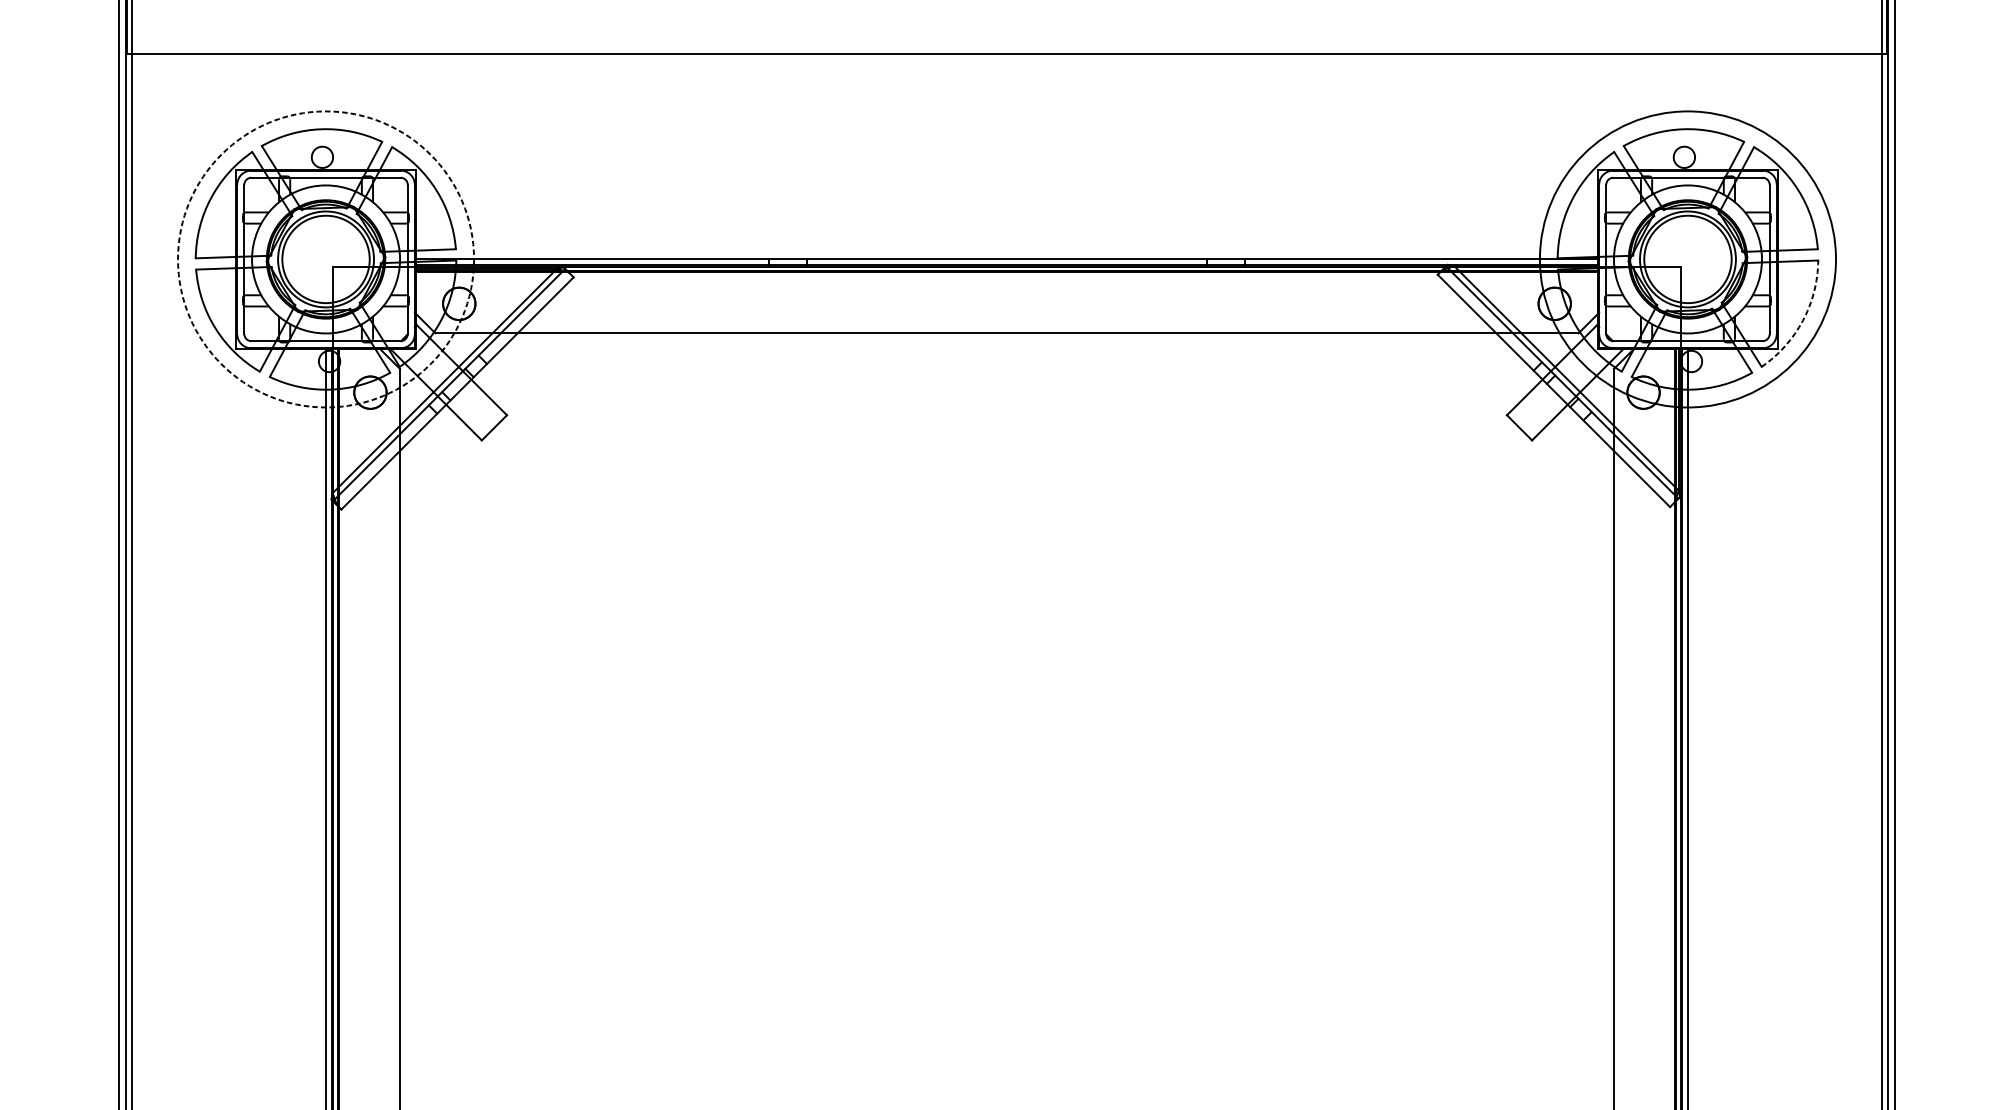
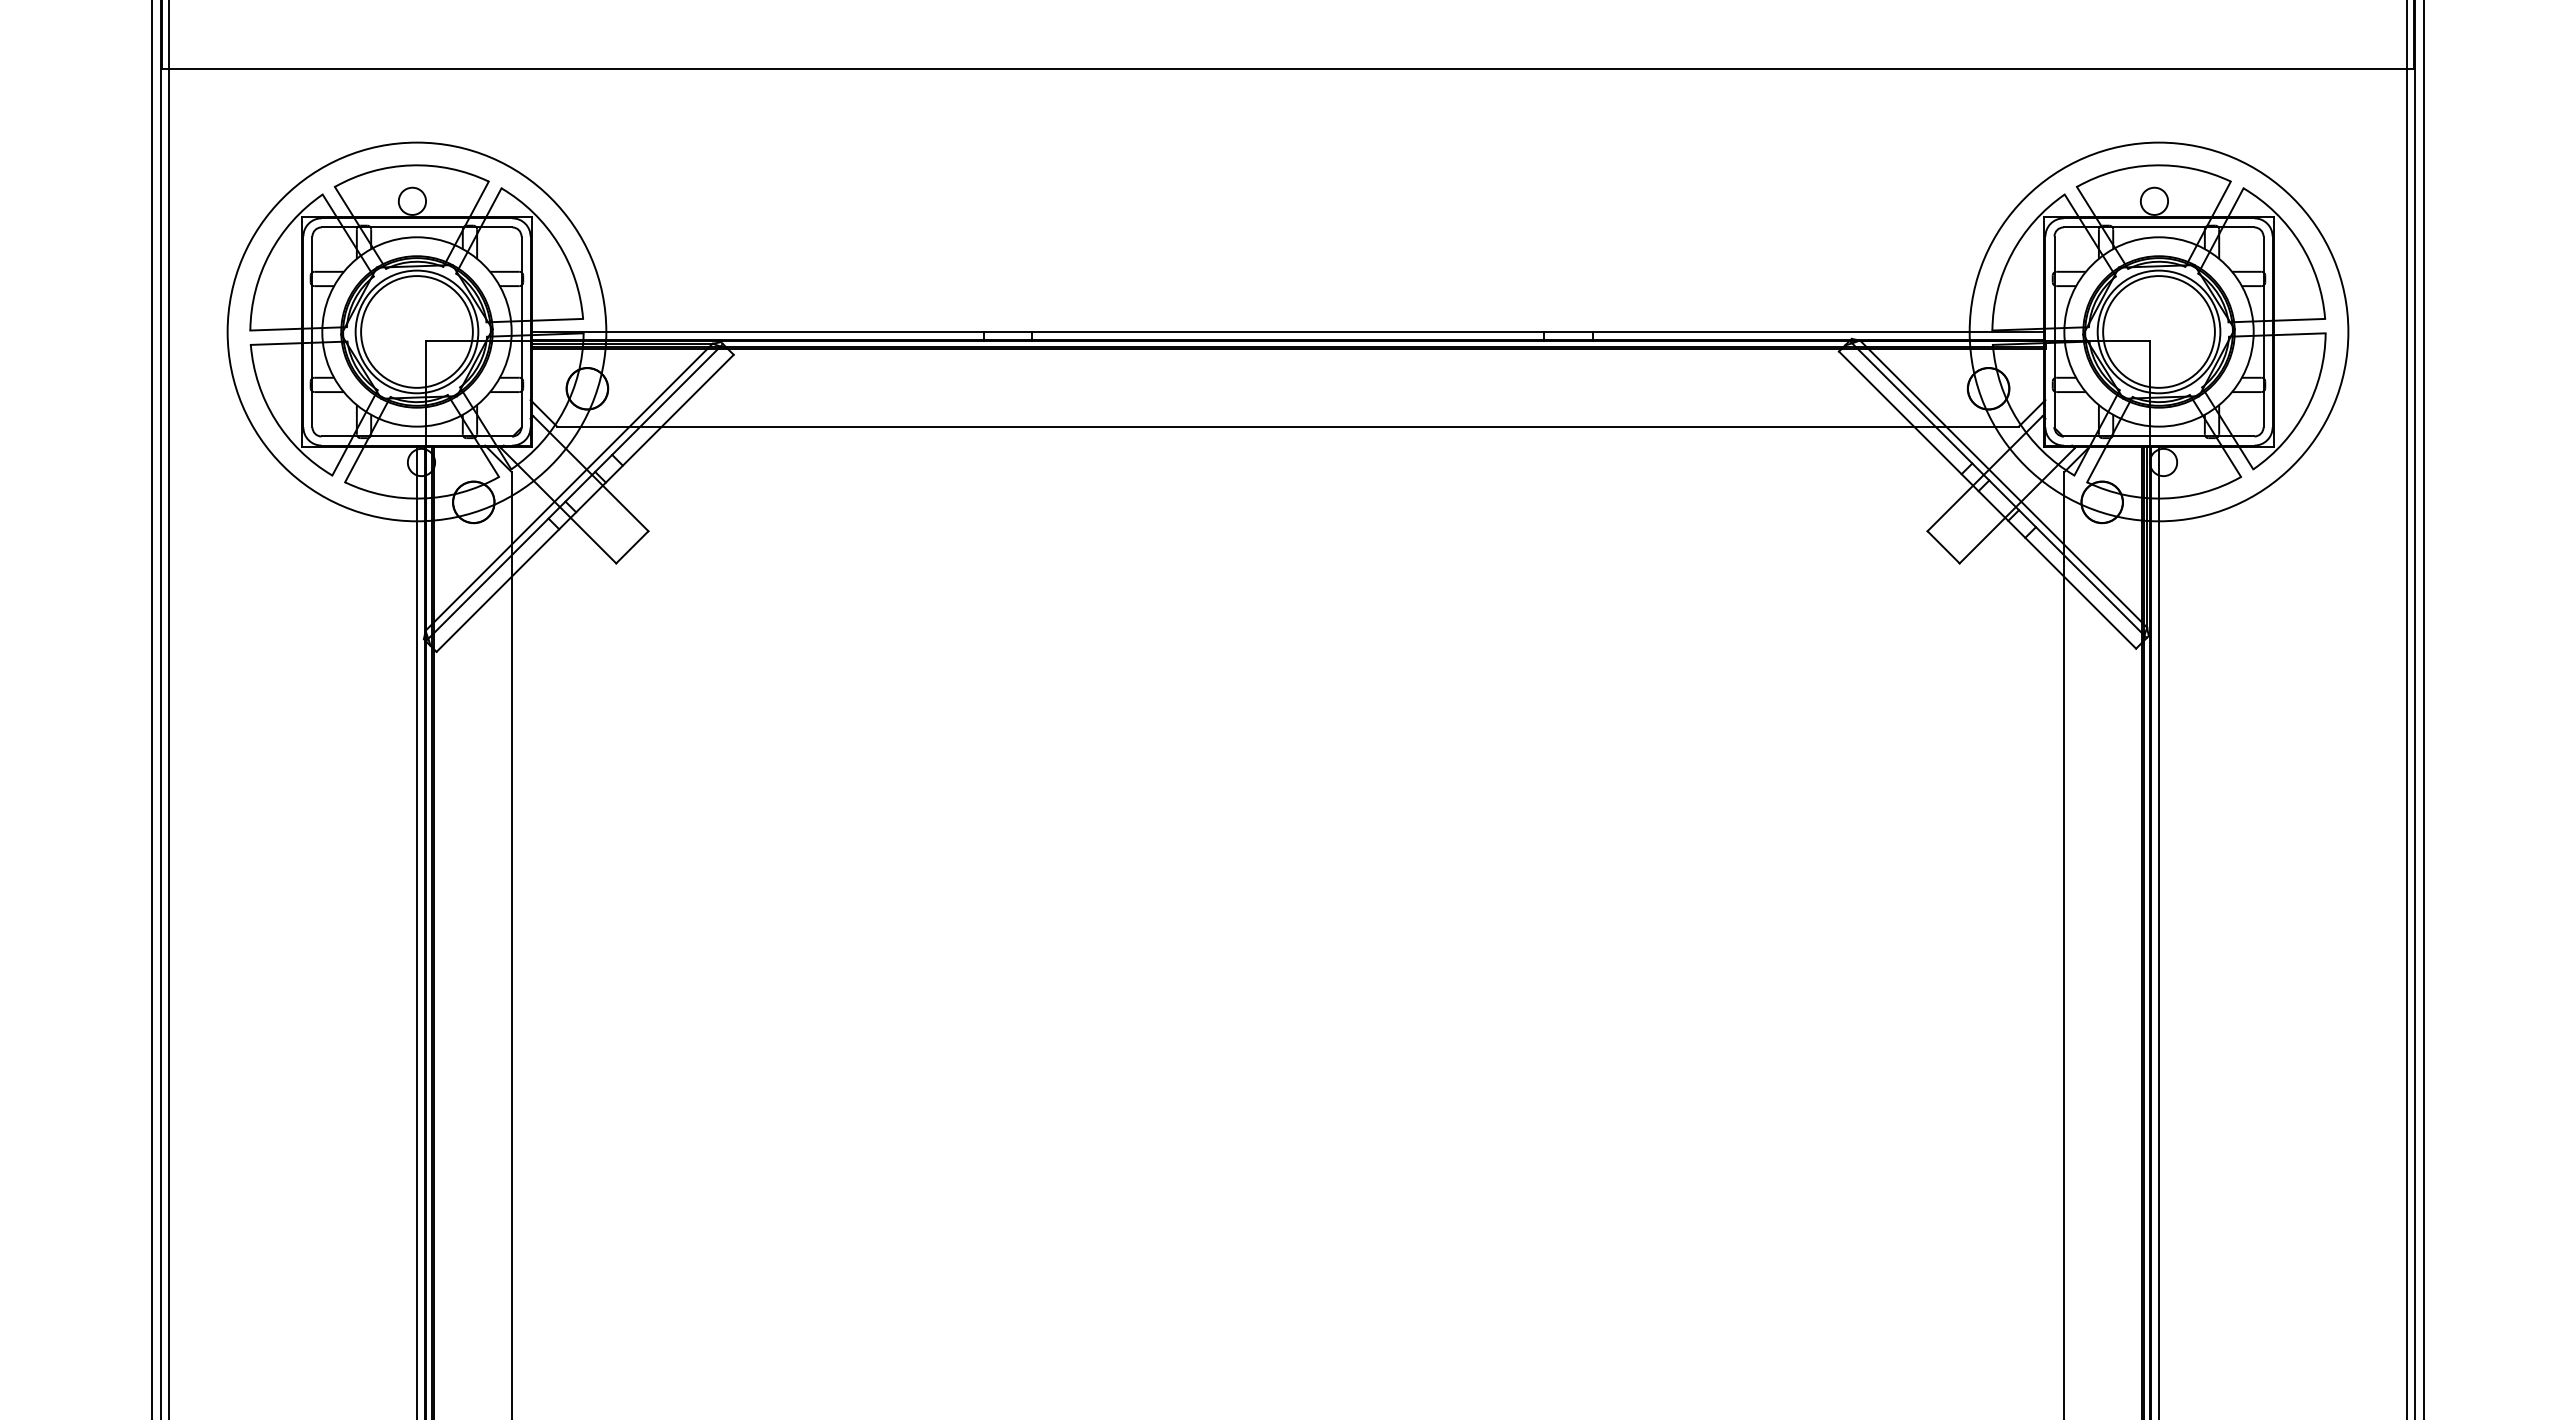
circle: (325, 259) -> (416, 331), dashed -> solid
arc: (1803, 320) -> (2306, 410), dashed -> solid

